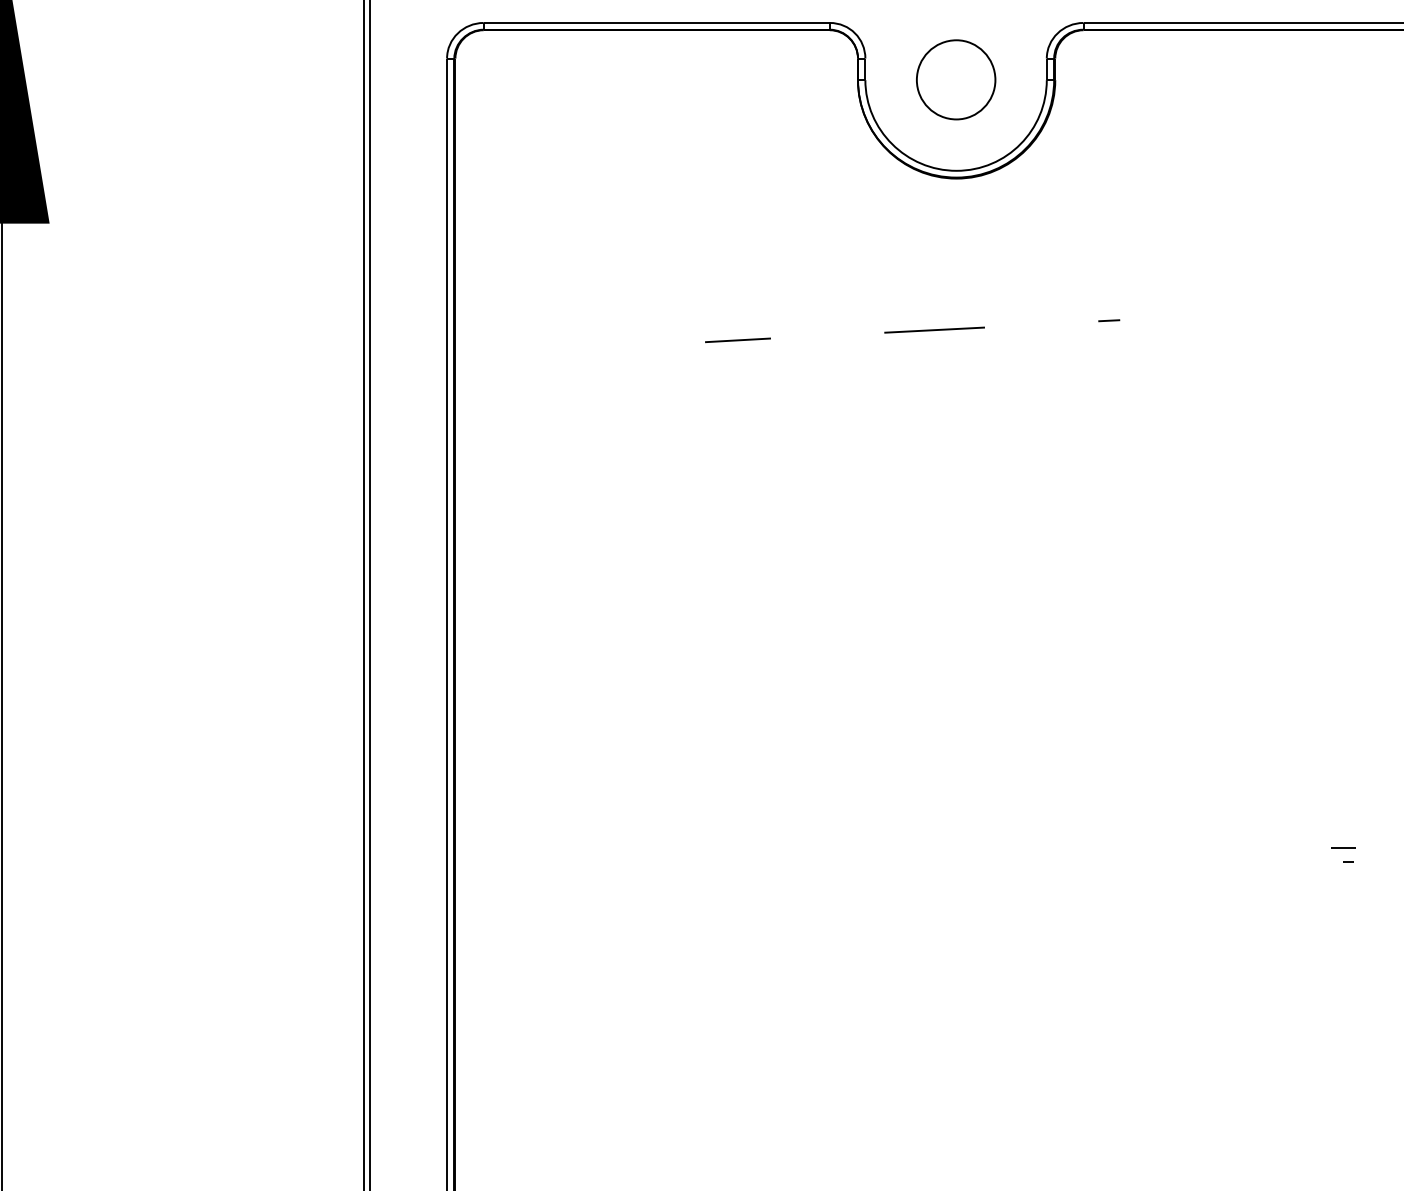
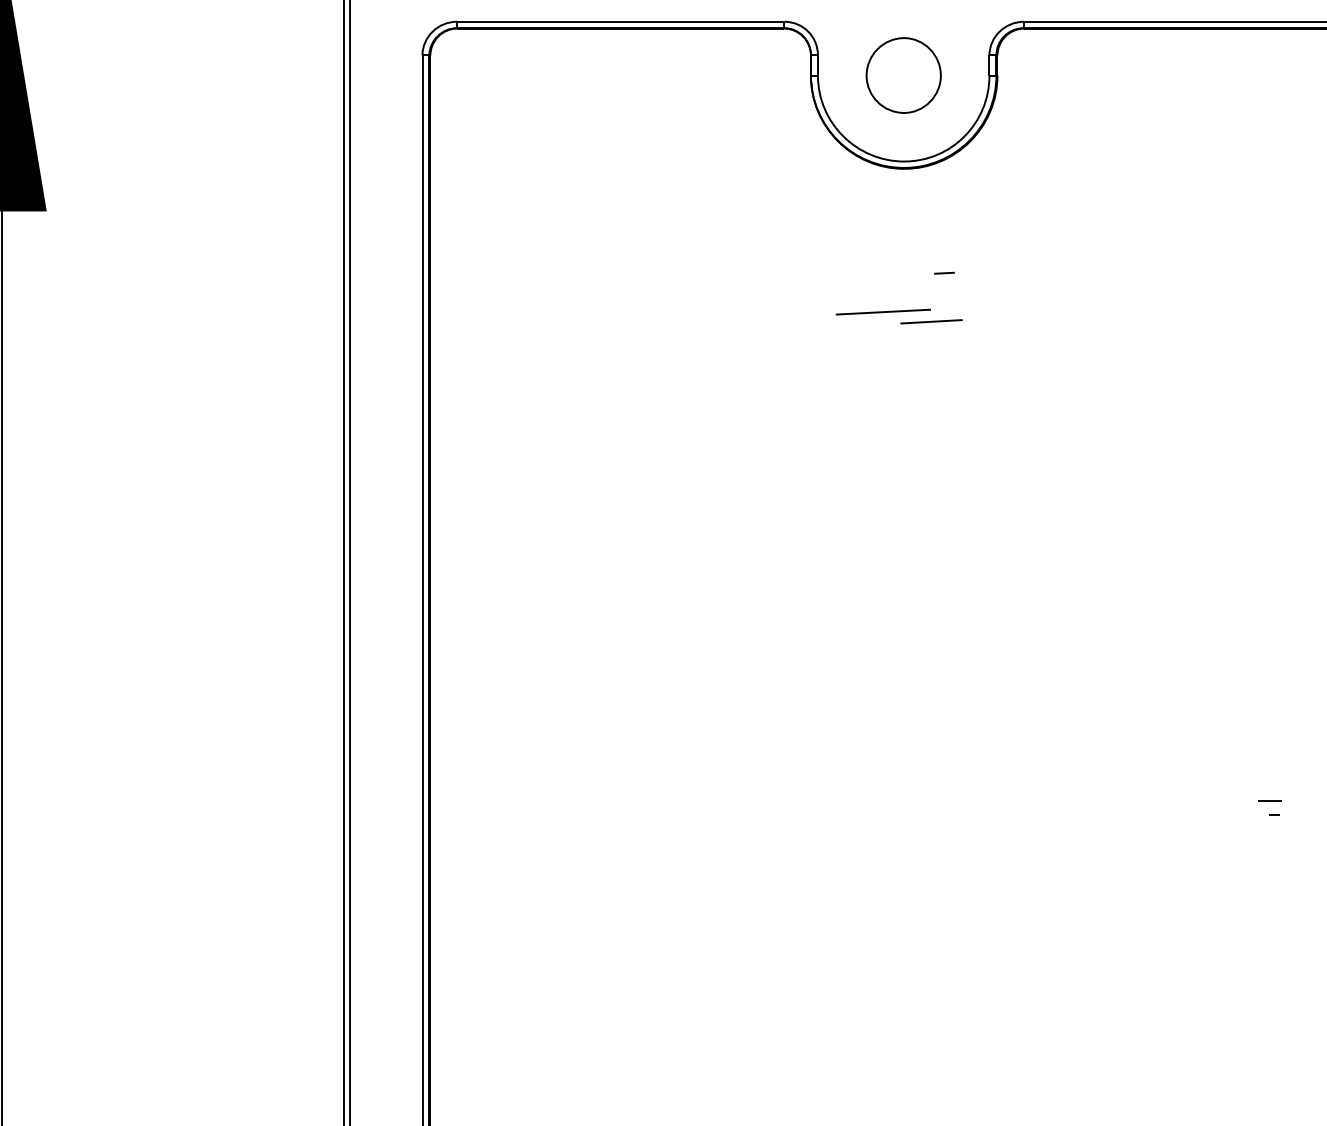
line: (1109, 319) -> (944, 272), moved
line: (737, 340) -> (931, 321), moved

